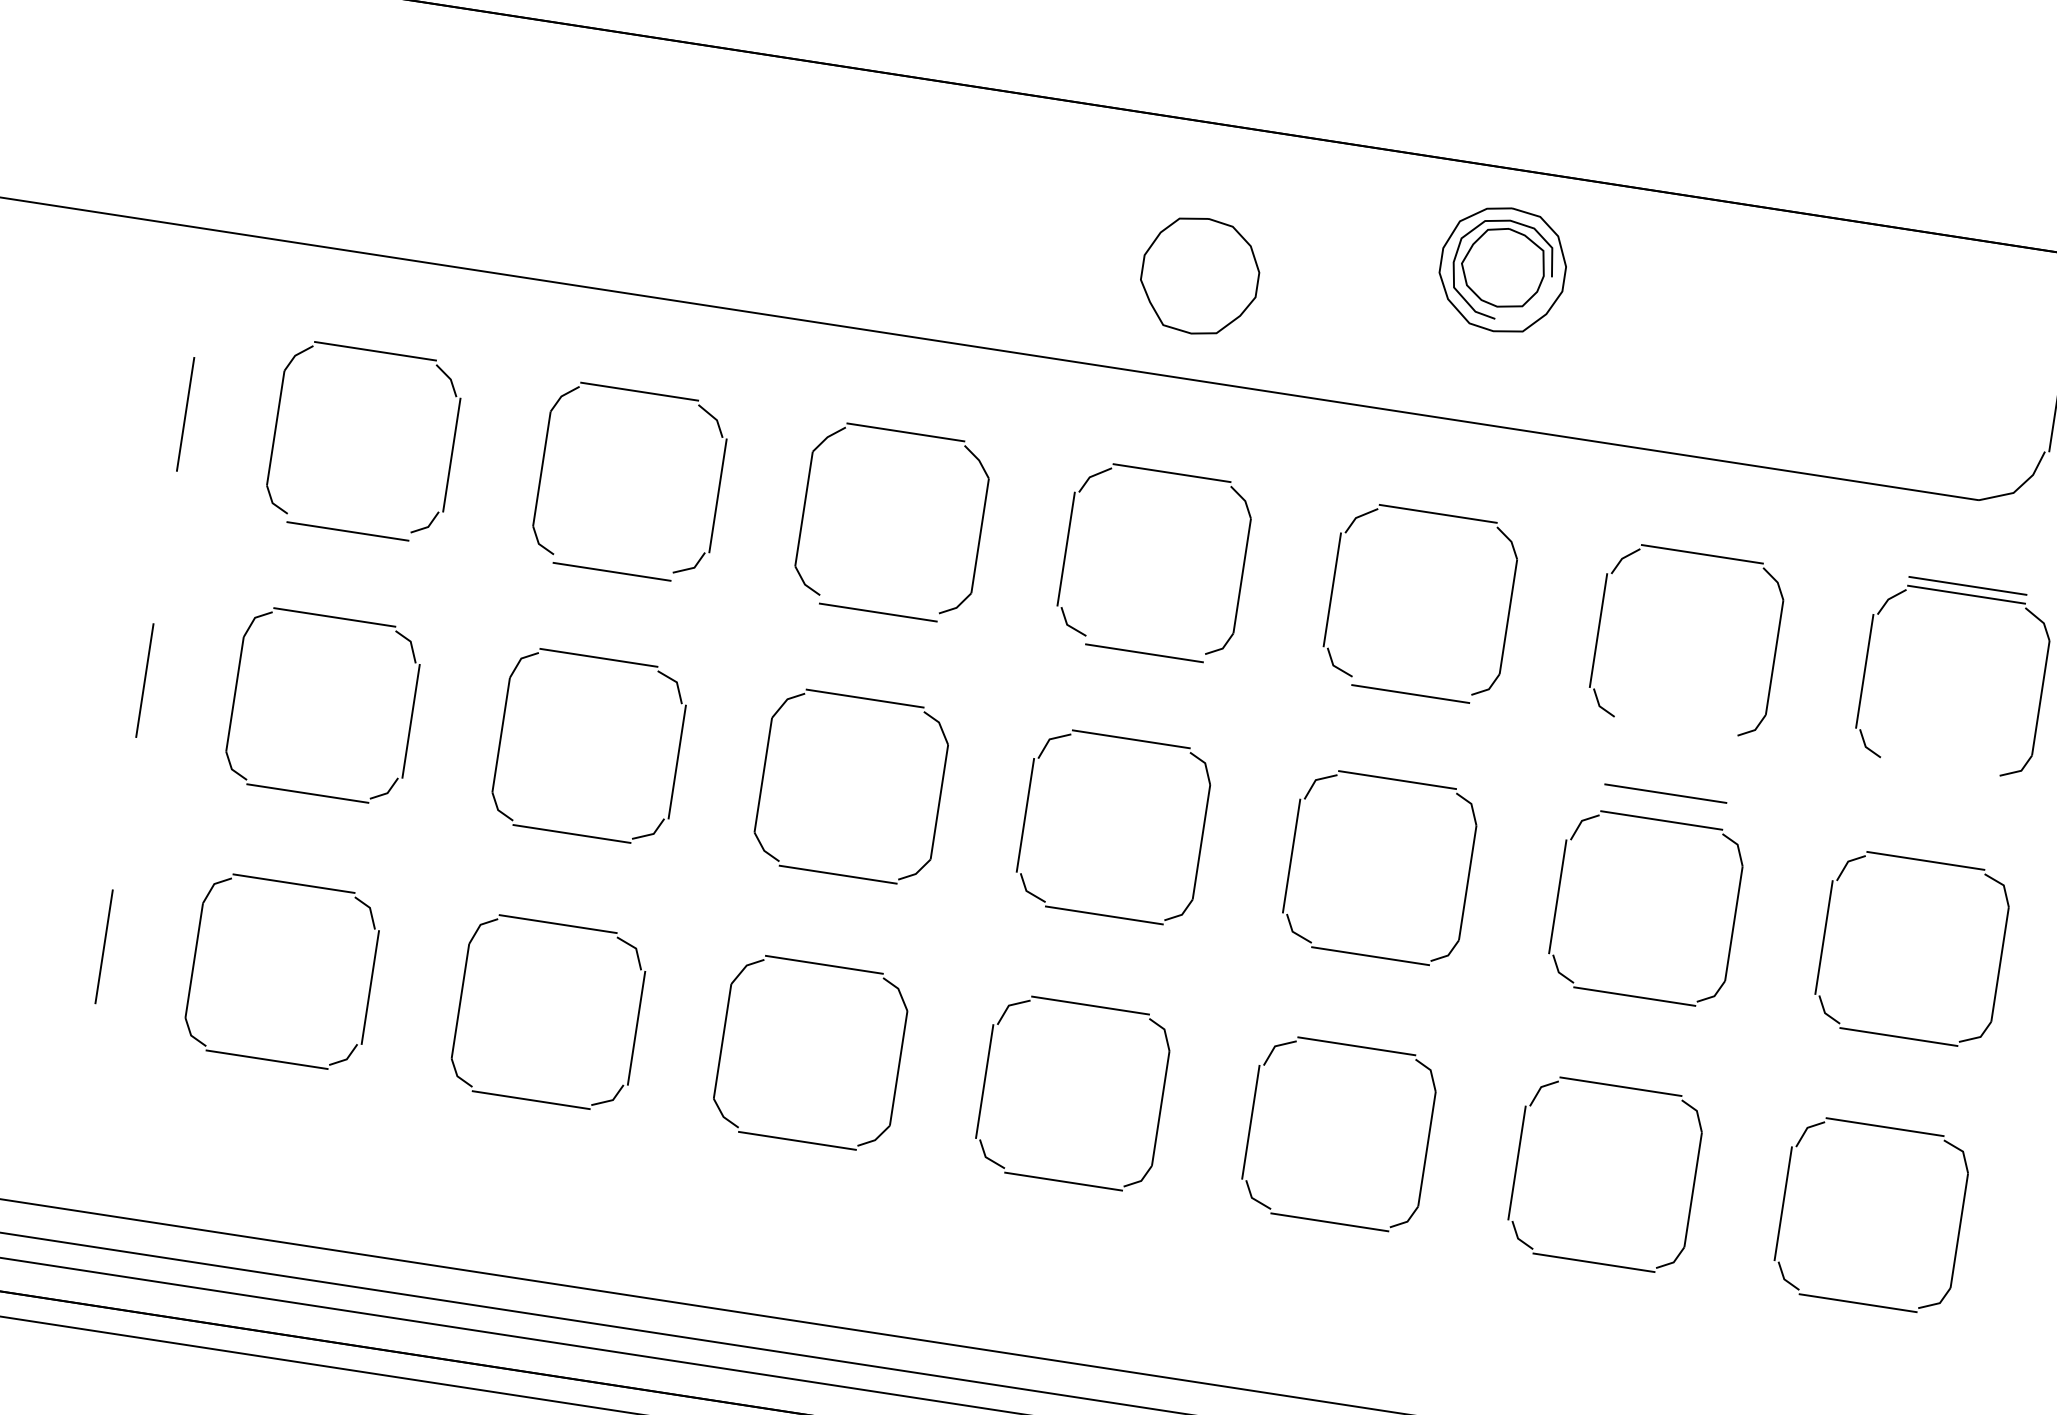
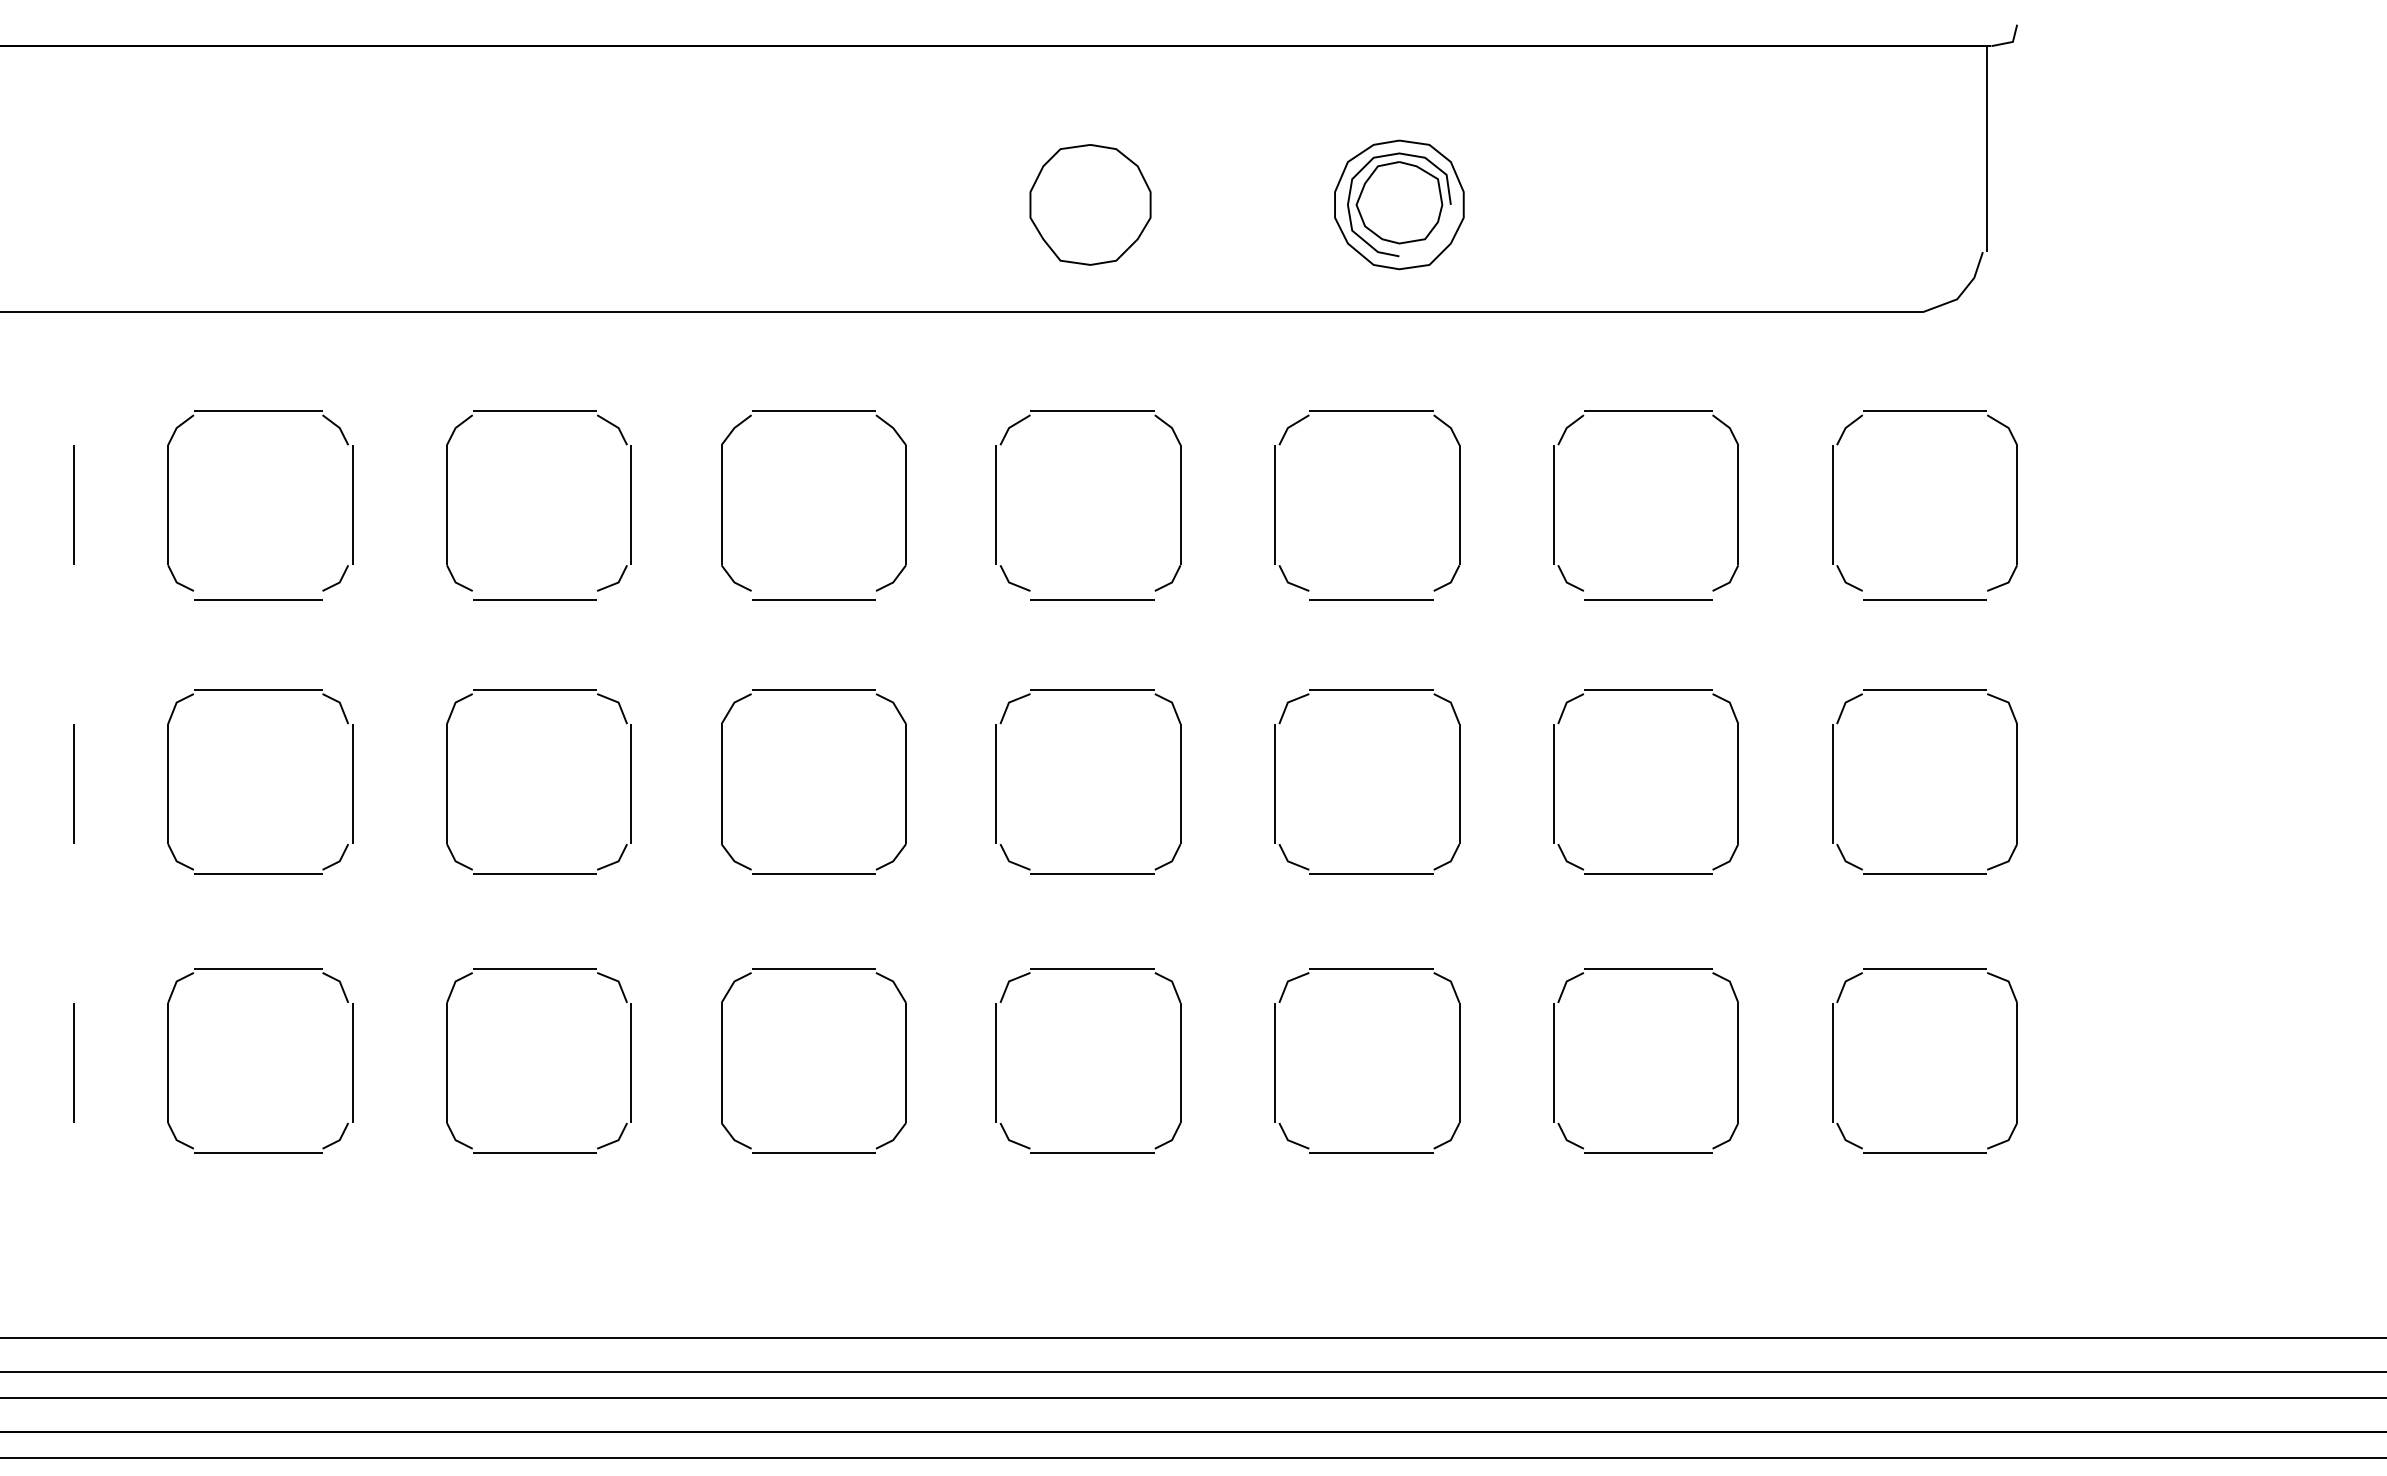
part: (1502, 269) -> (1399, 204), moved
line: (1967, 585) -> (1924, 599), moved
line: (1666, 793) -> (1648, 599), moved

